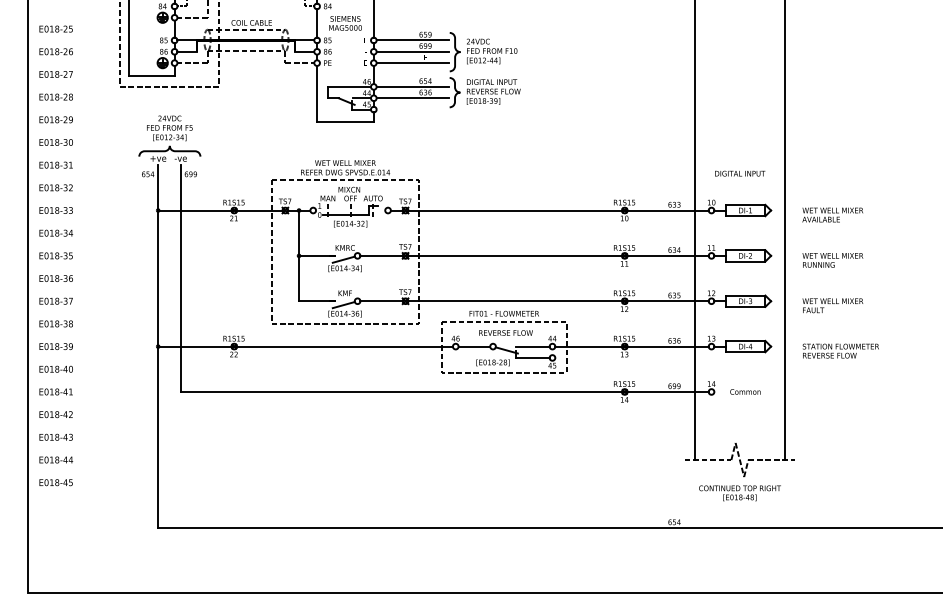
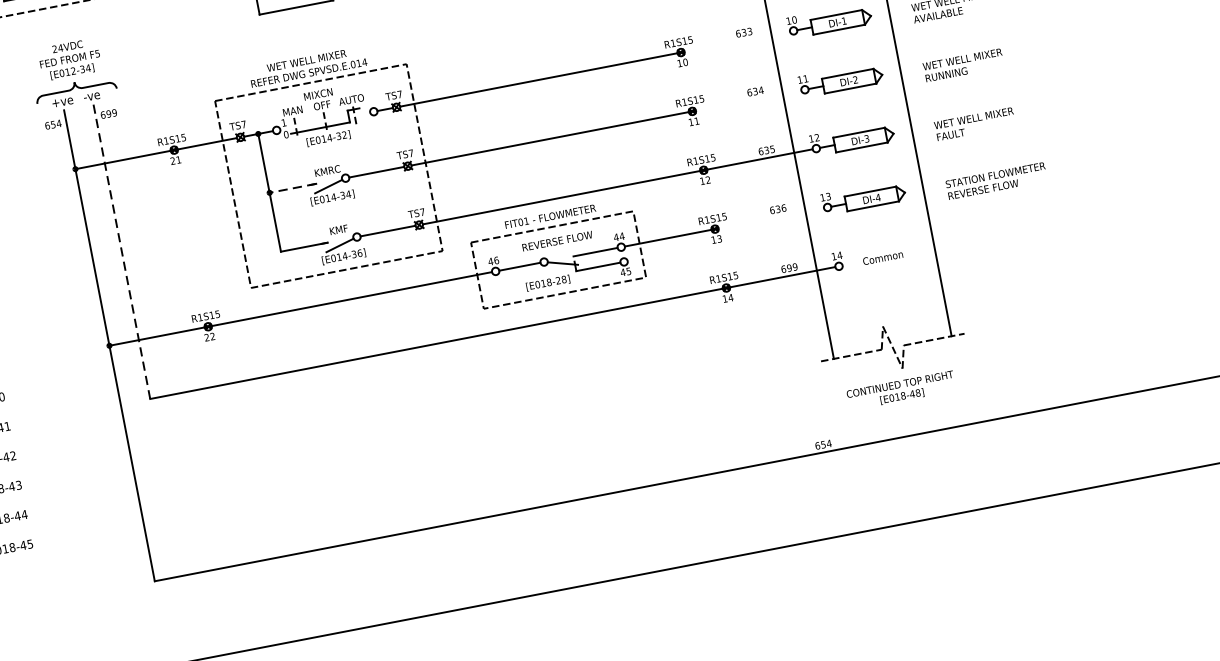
line: (667, 210) -> (736, 41), removed
line: (316, 255) -> (292, 187), solid -> dashed
line: (667, 255) -> (747, 100), removed
line: (180, 279) -> (121, 253), solid -> dashed
line: (667, 346) -> (770, 218), removed

